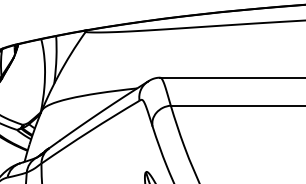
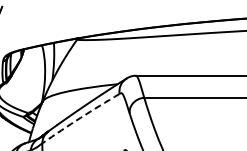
arc: (89, 130) -> (80, 117), solid -> dashed

